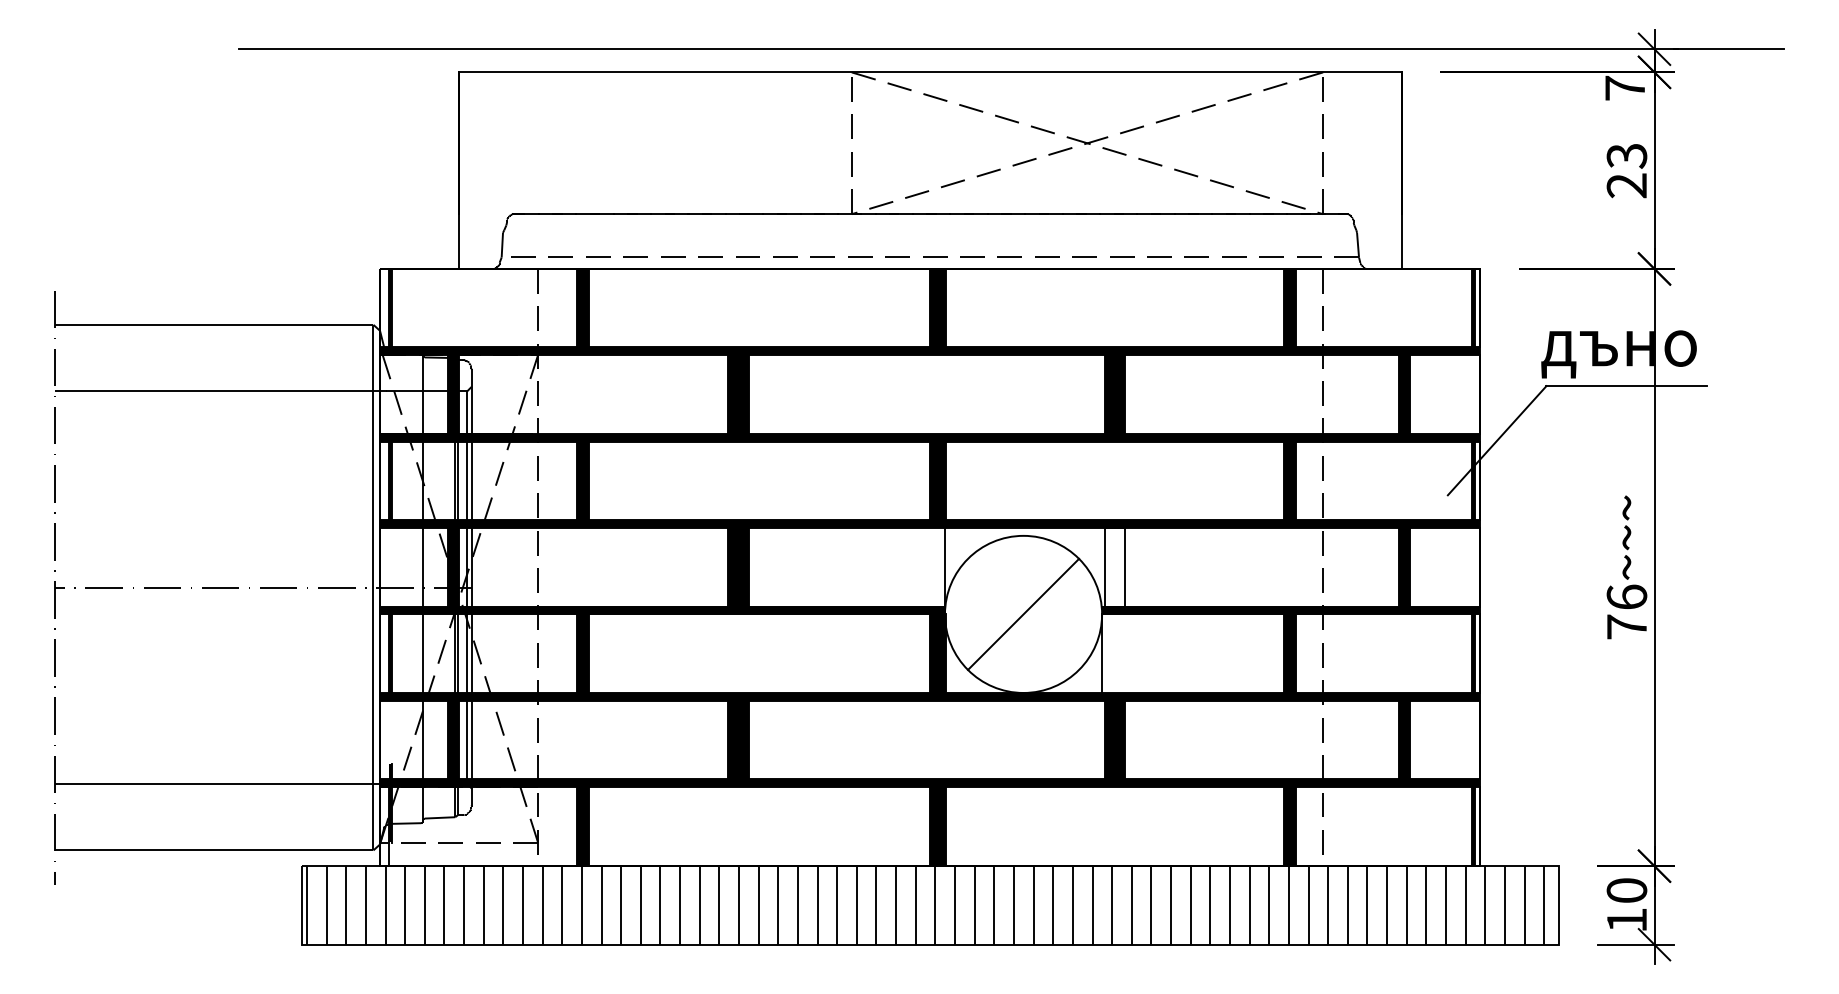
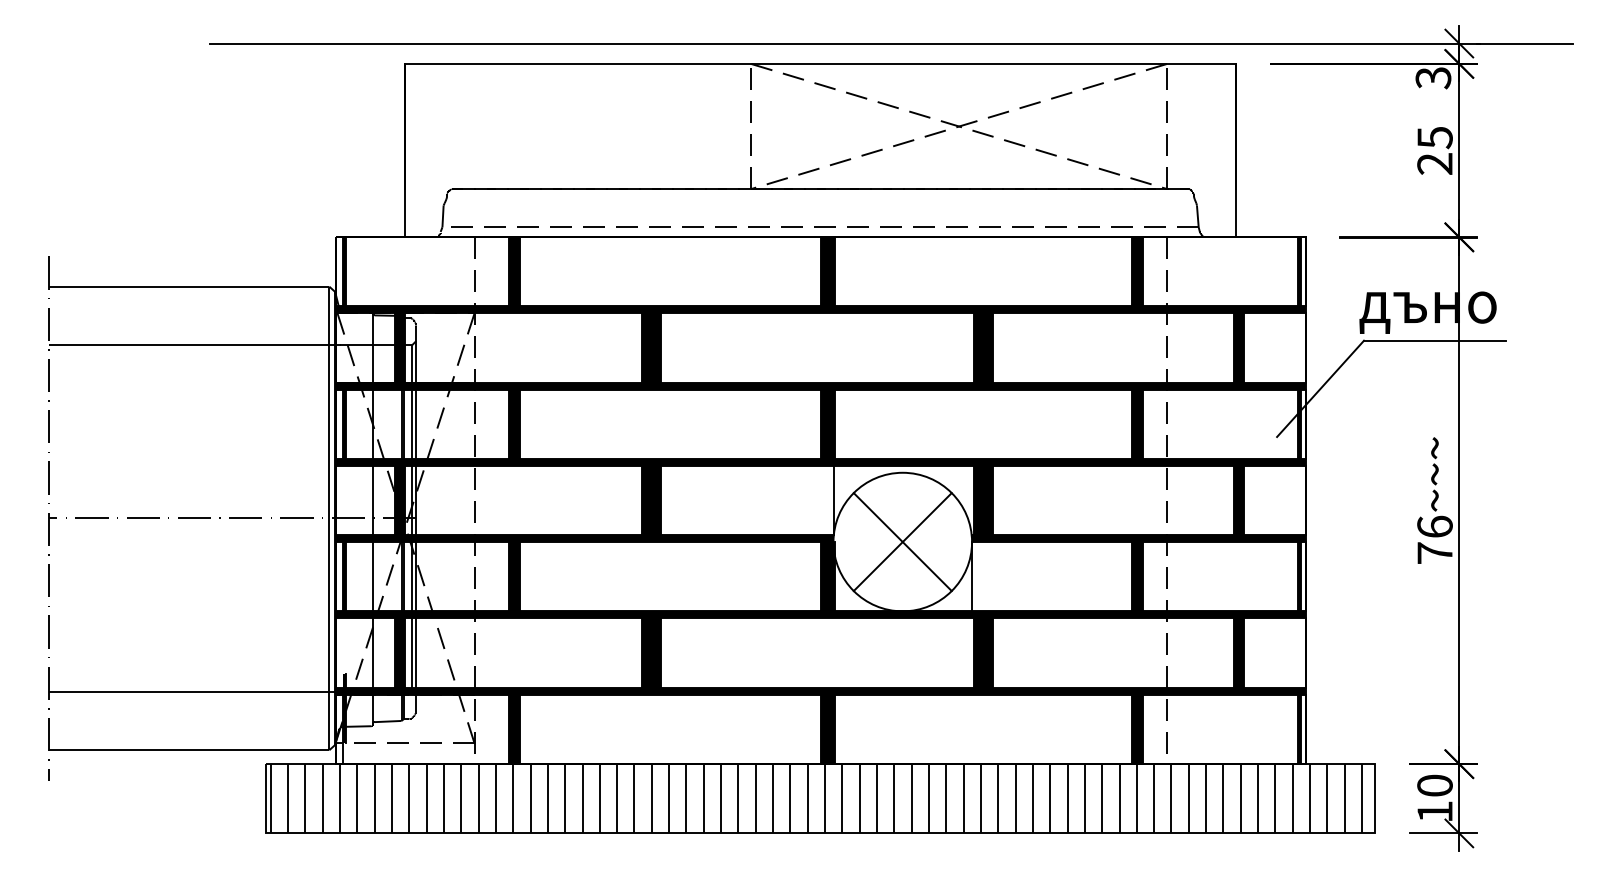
text: (1625, 88) -> (1433, 78), 7 -> 3
text: (1626, 156) -> (1434, 138), 23 -> 25
fill: (1115, 567) -> (983, 500), added
line: (1023, 614) -> (902, 542), added

